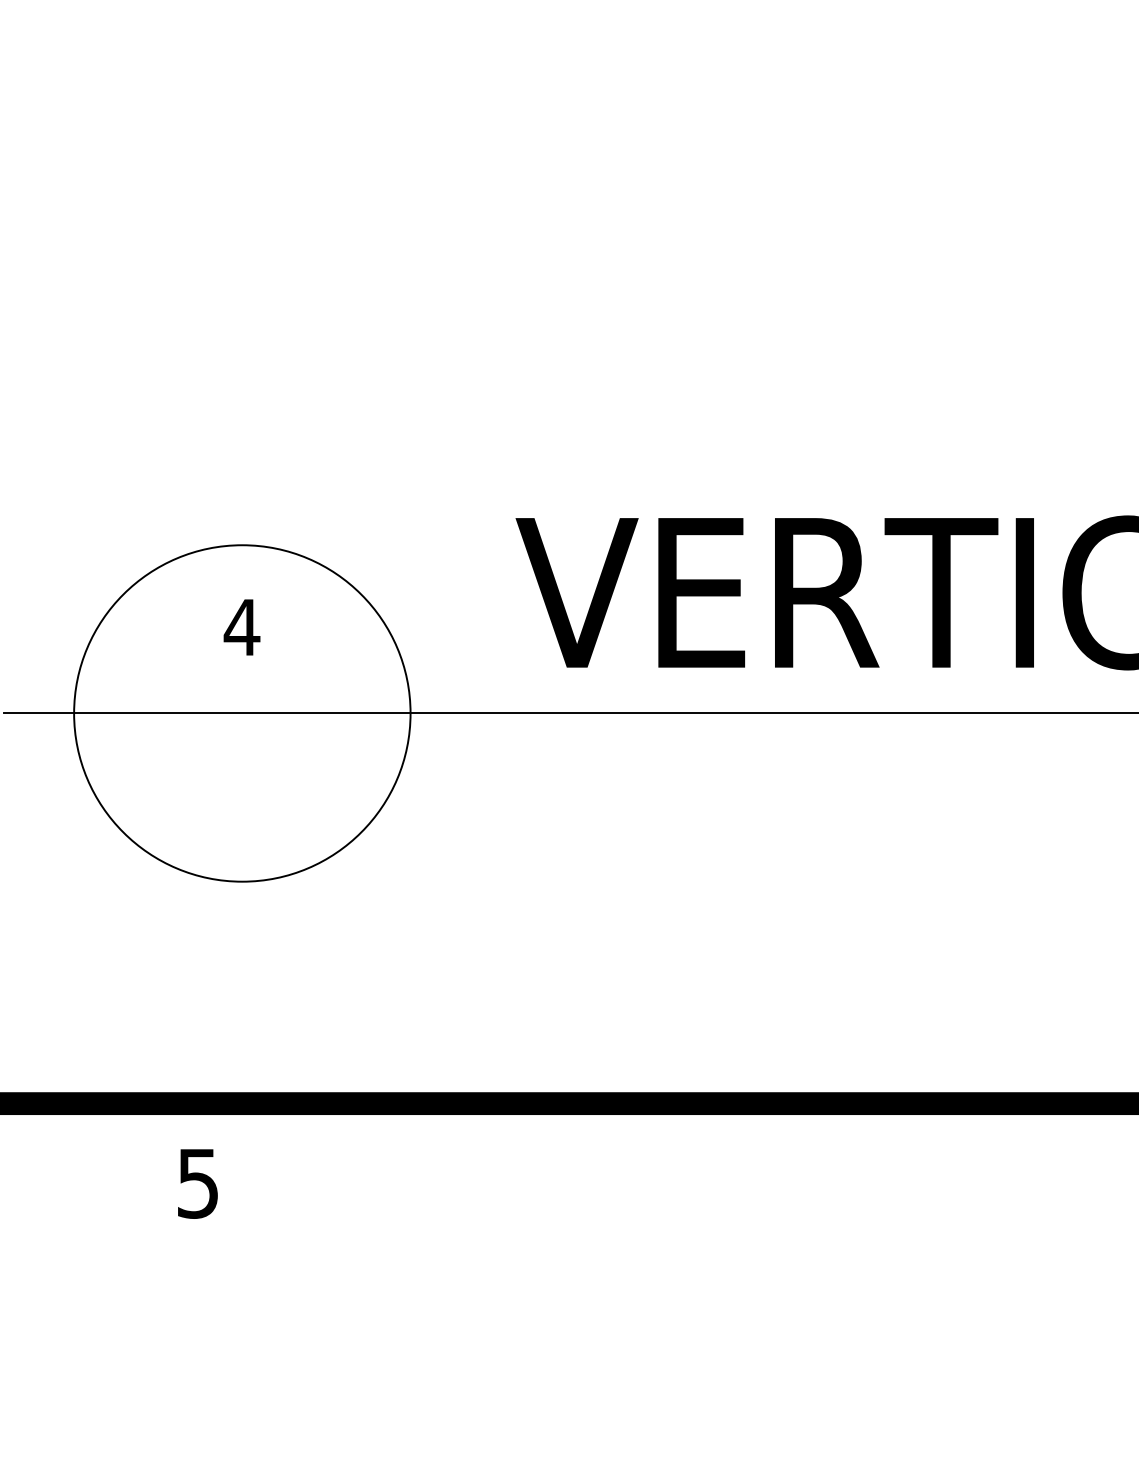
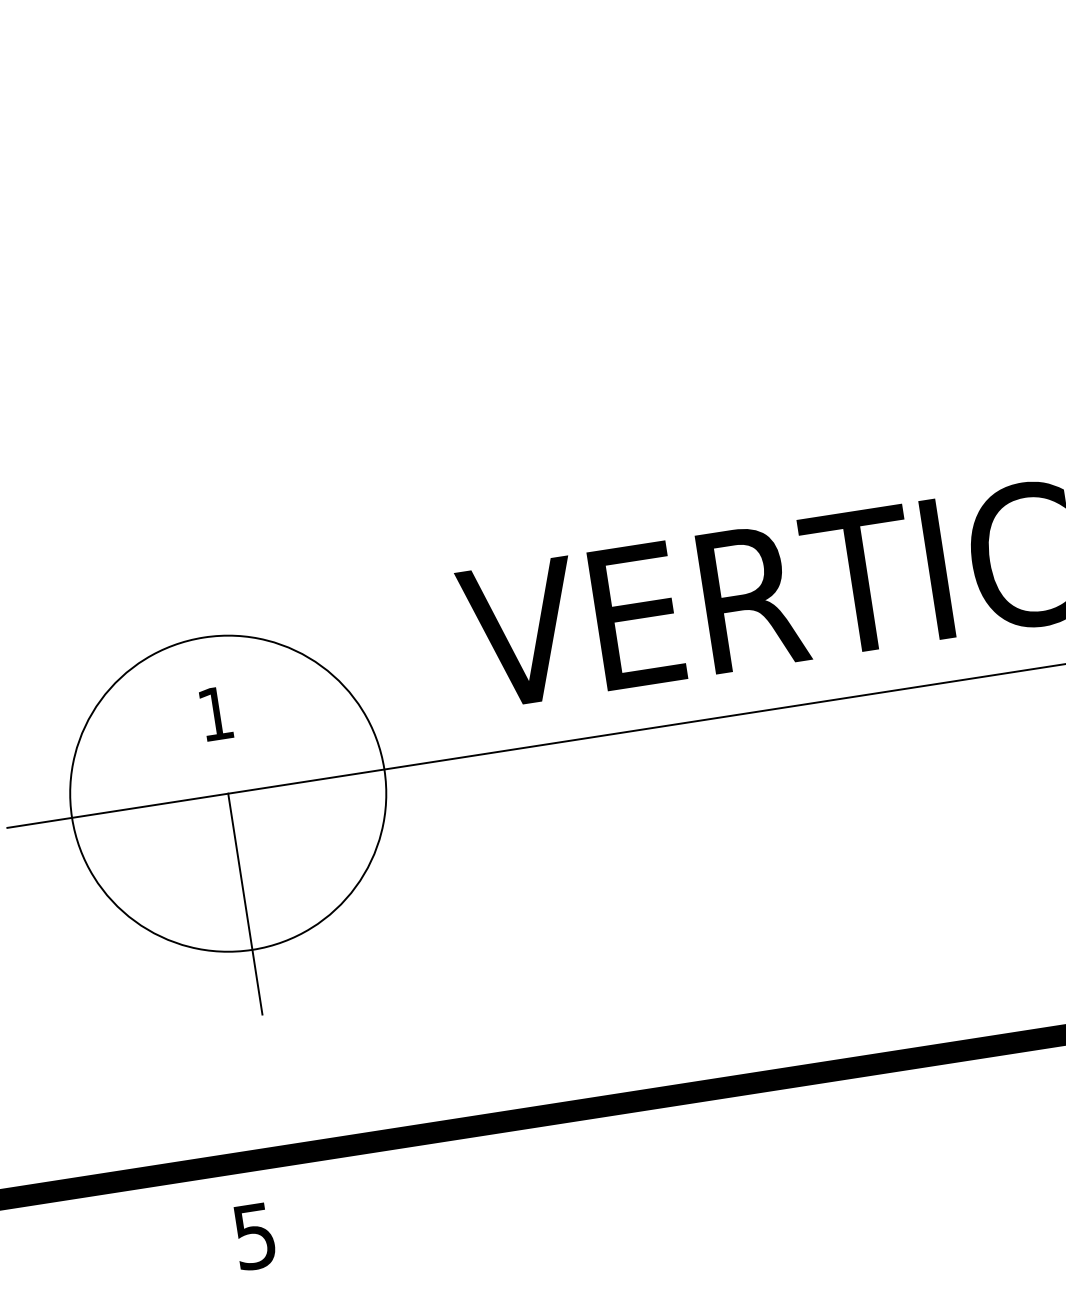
text: (241, 627) -> (215, 714), 4 -> 1
line: (242, 832) -> (245, 904), added

